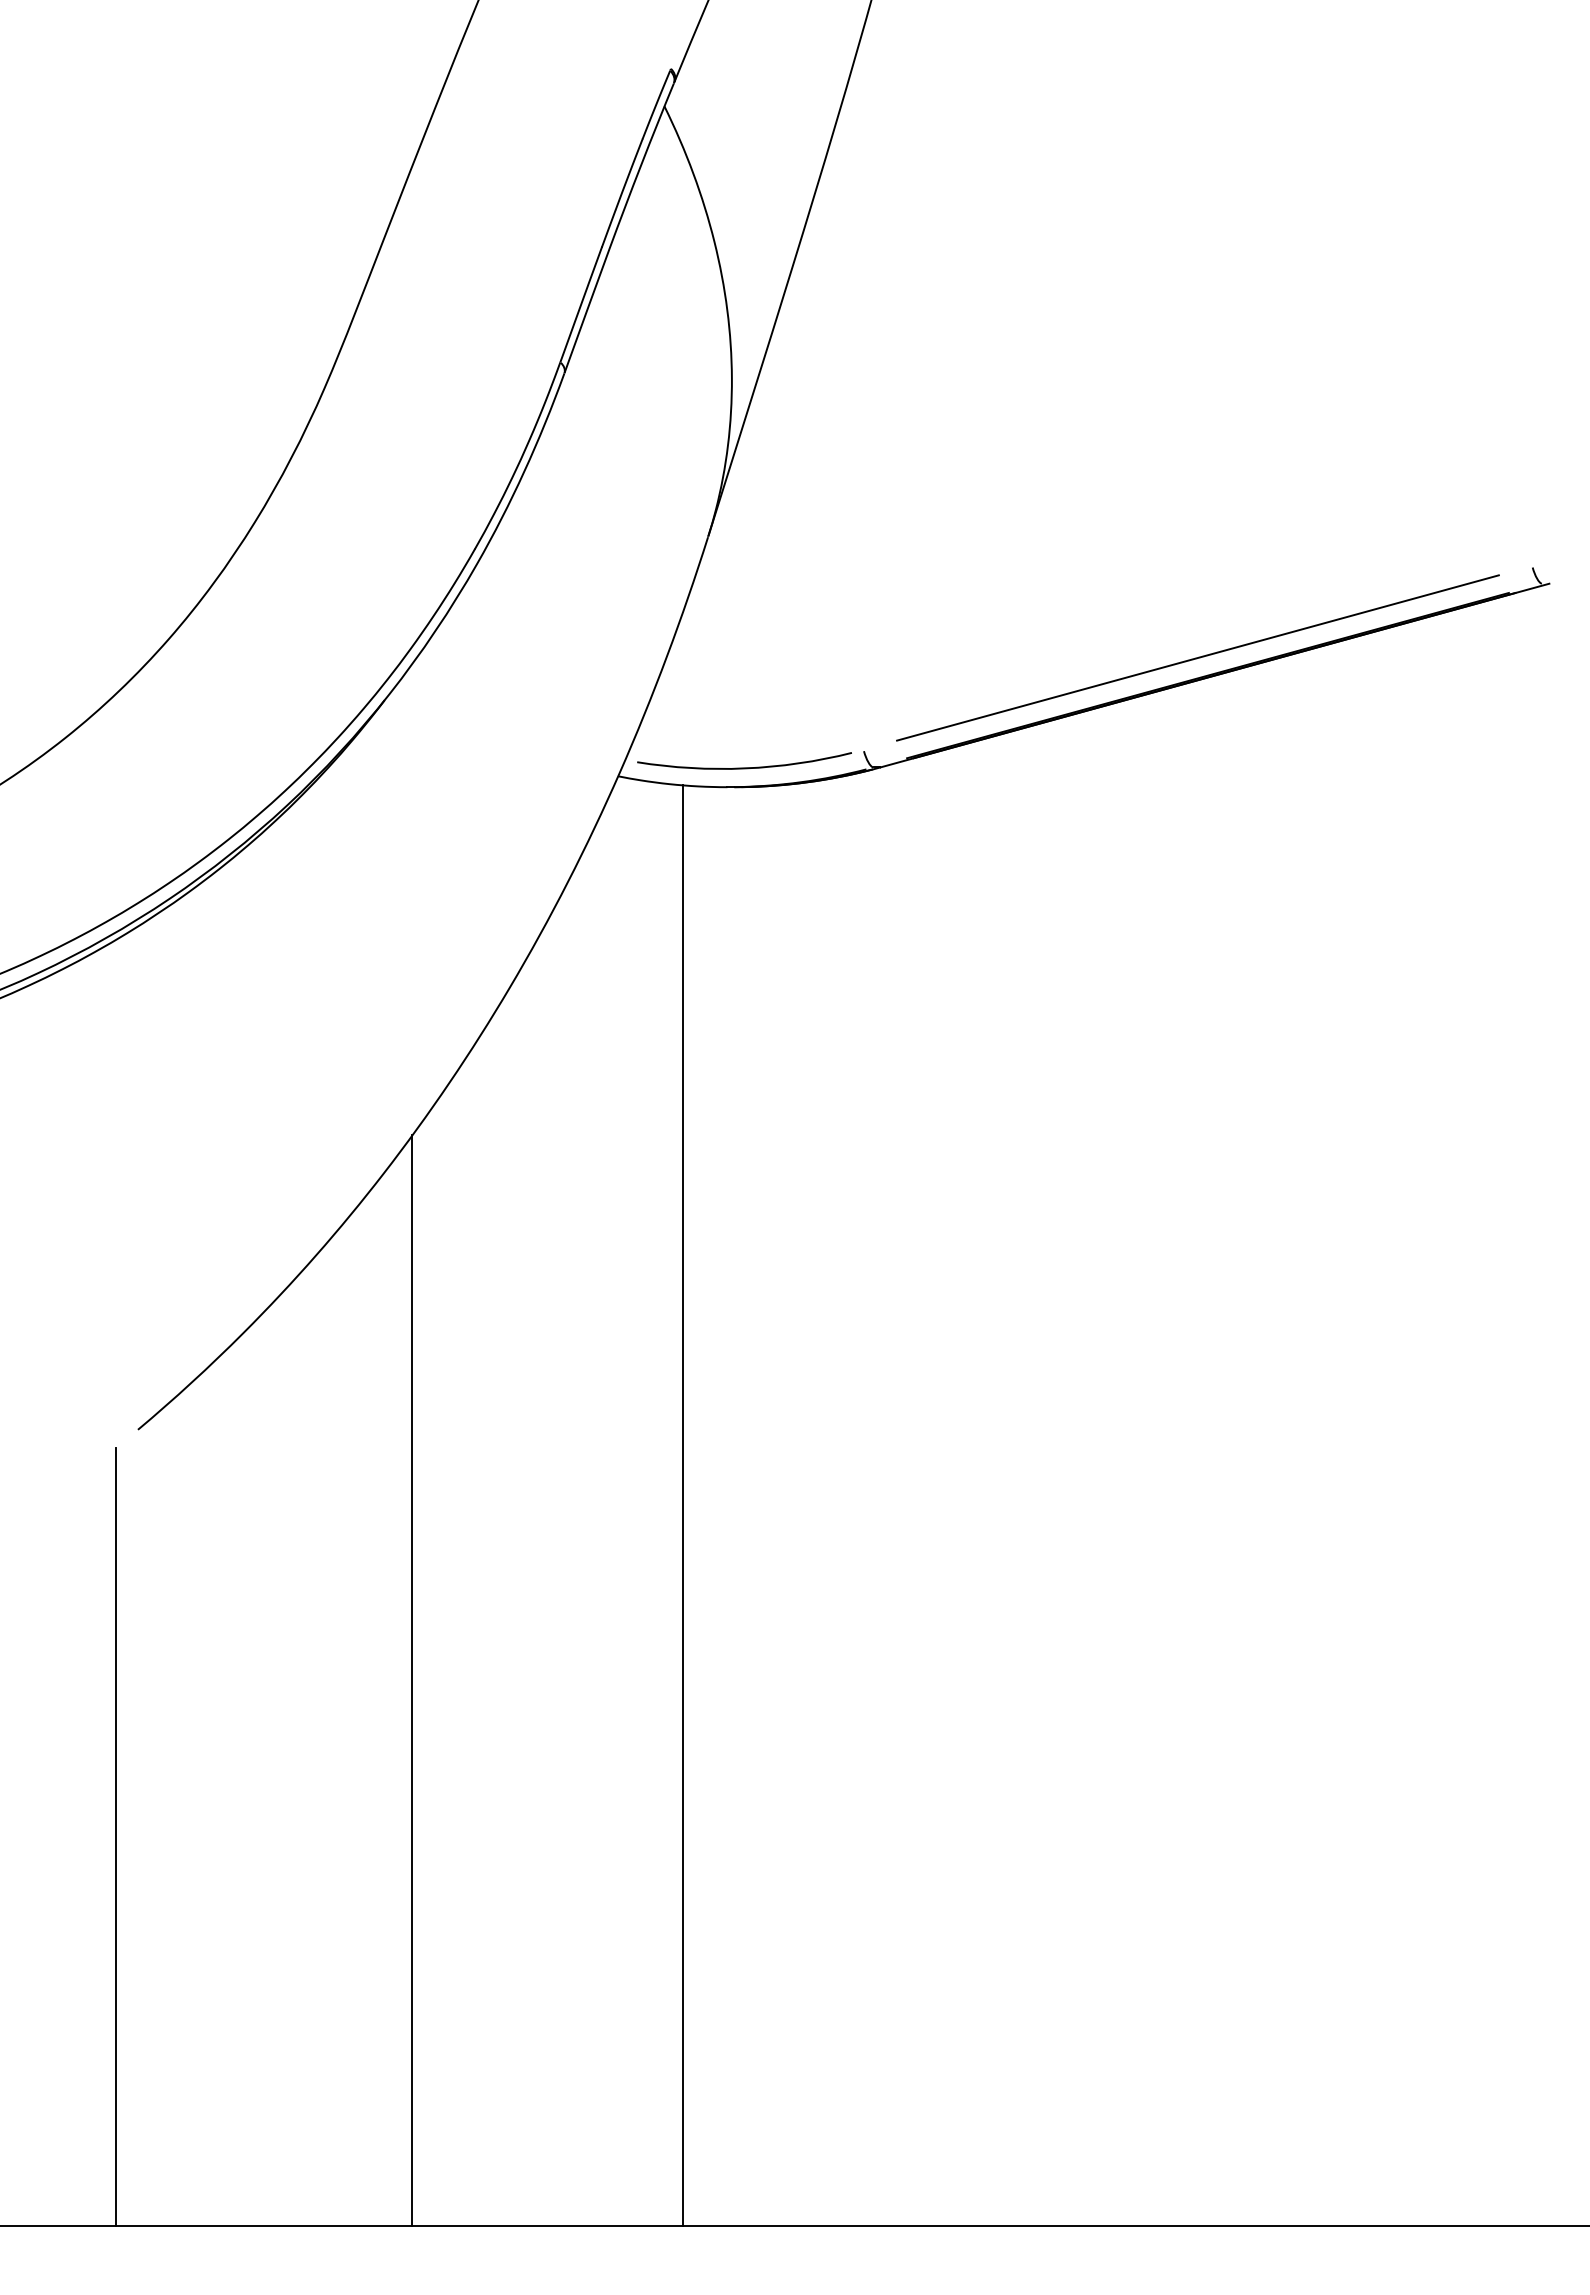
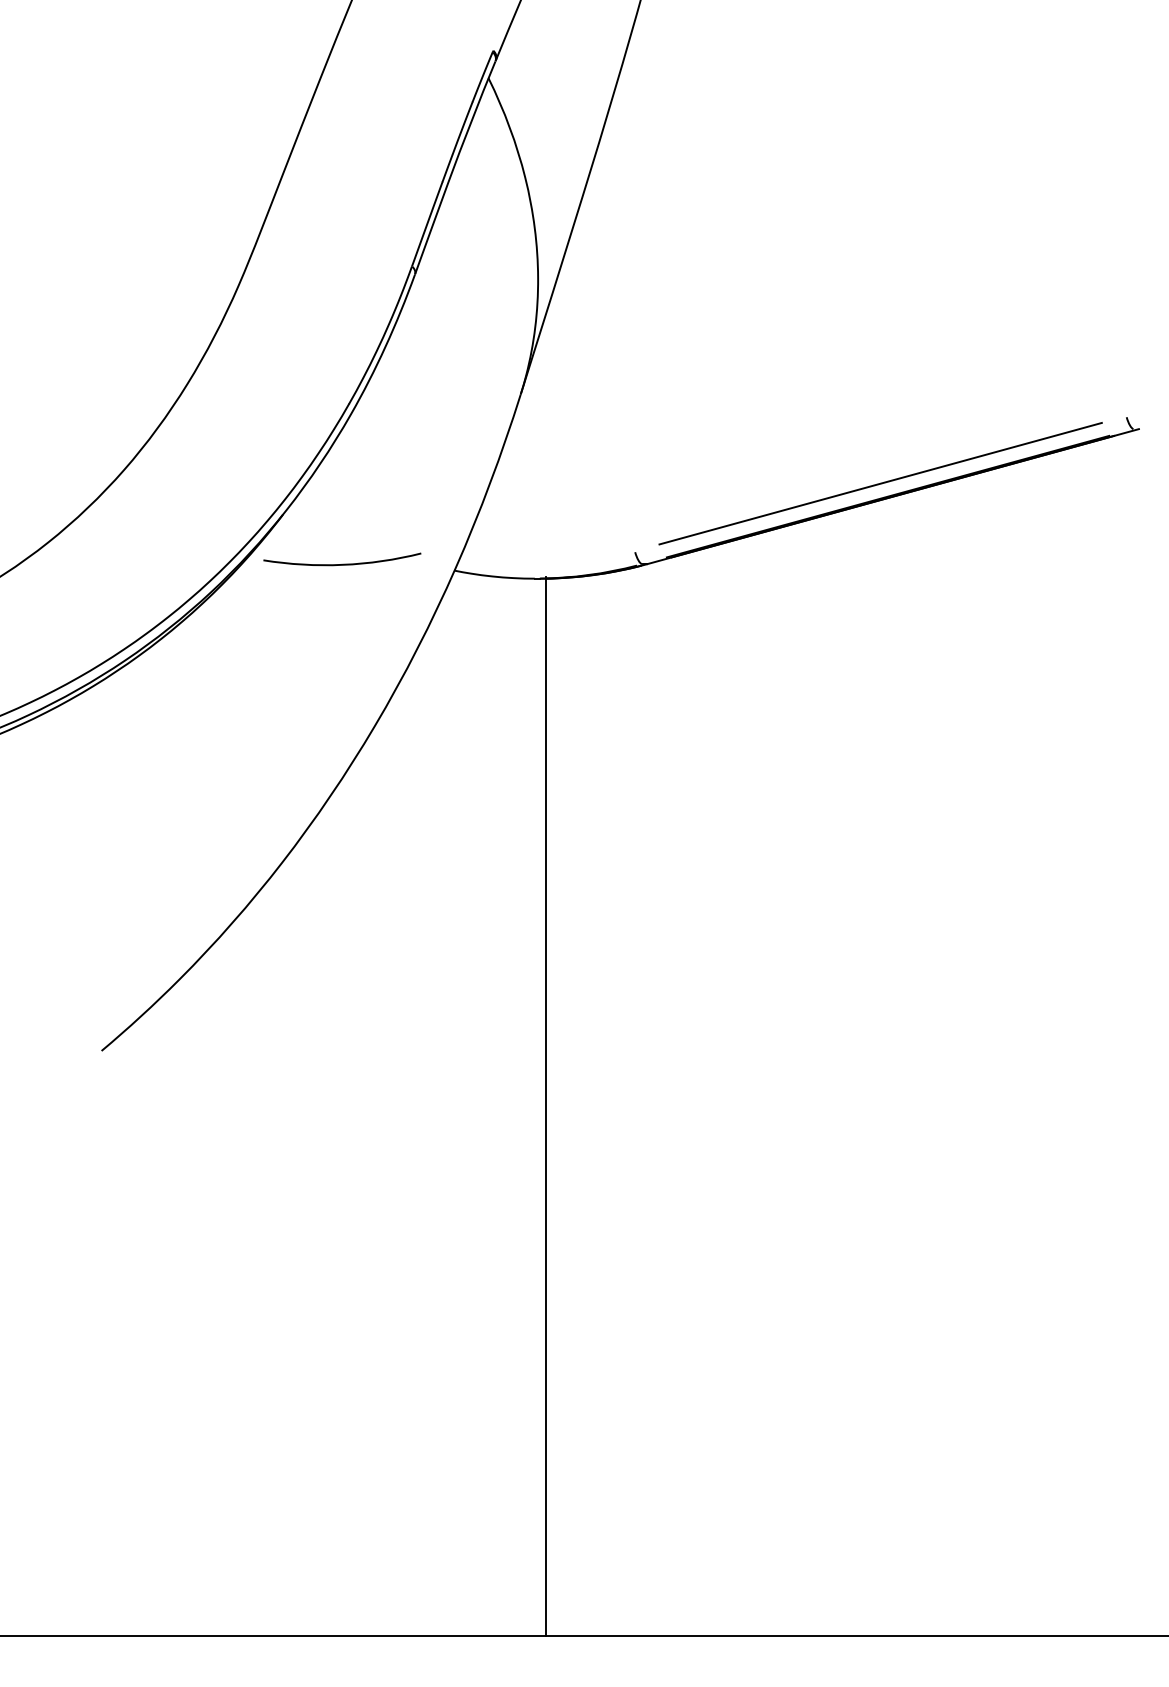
curve: (744, 767) -> (342, 564), moved
line: (683, 1505) -> (545, 1106), moved
line: (412, 1680) -> (303, 1235), removed
line: (116, 1836) -> (85, 1349), removed

